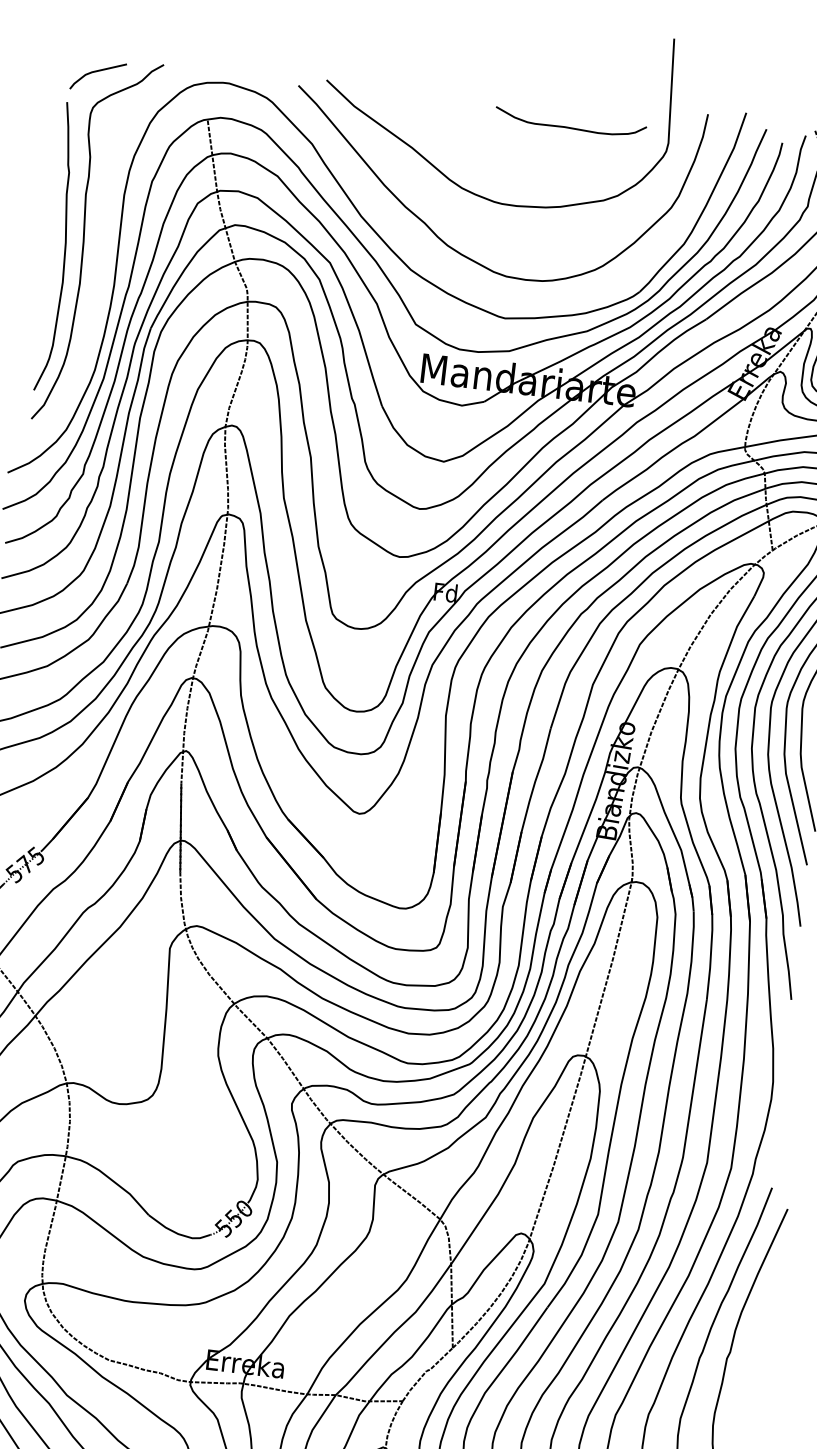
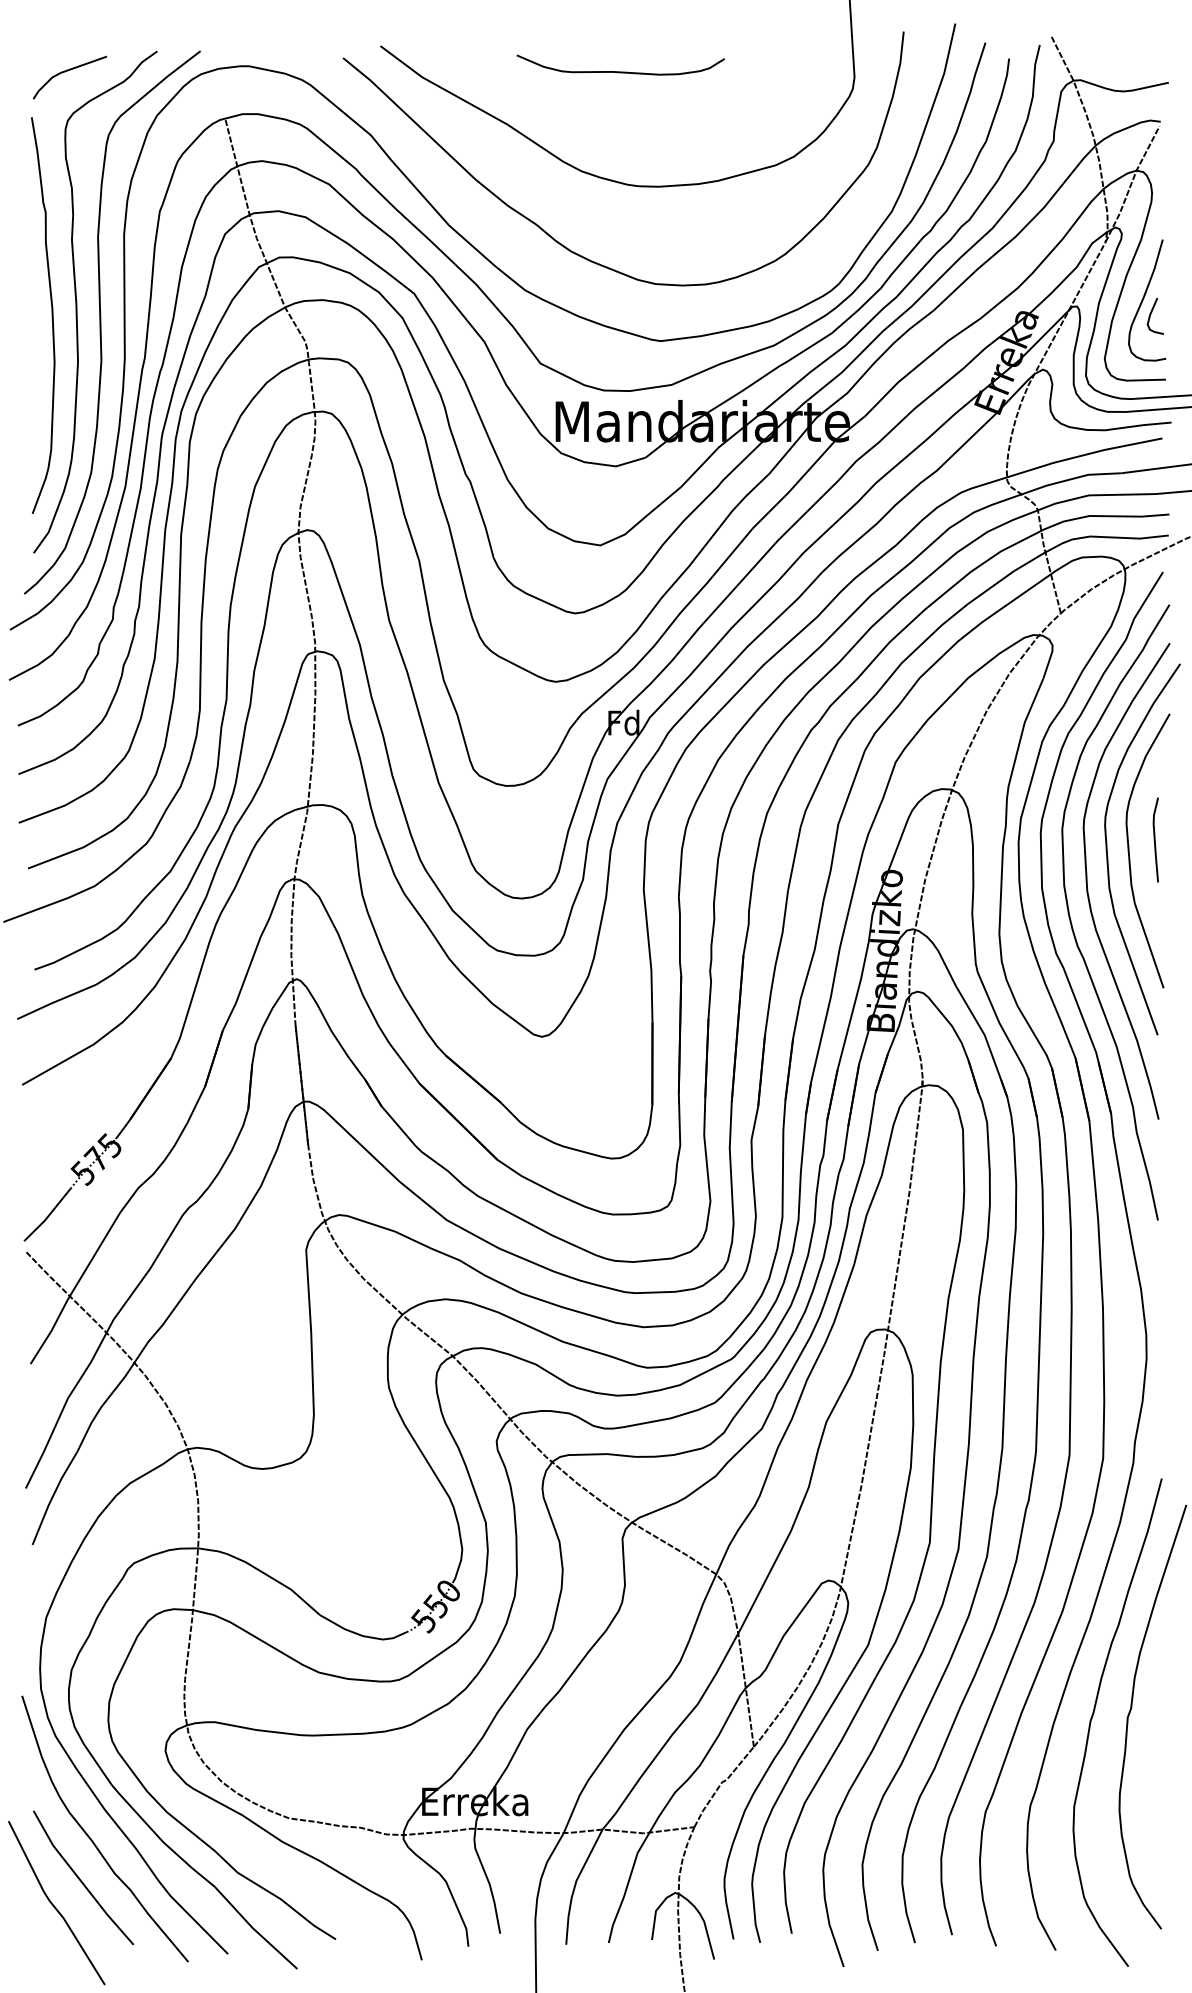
curve: (570, 127) -> (620, 71), moved
curve: (100, 257) -> (101, 322), added

